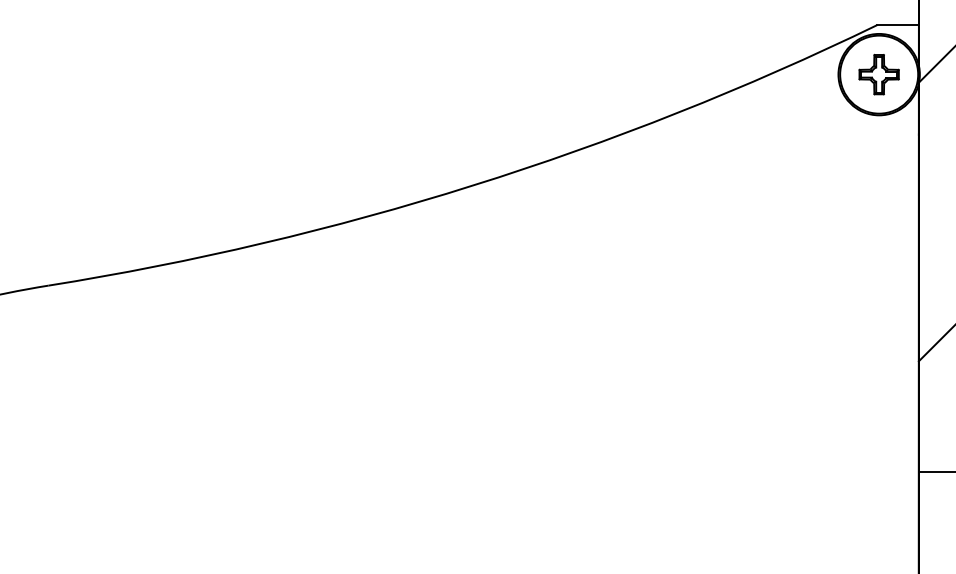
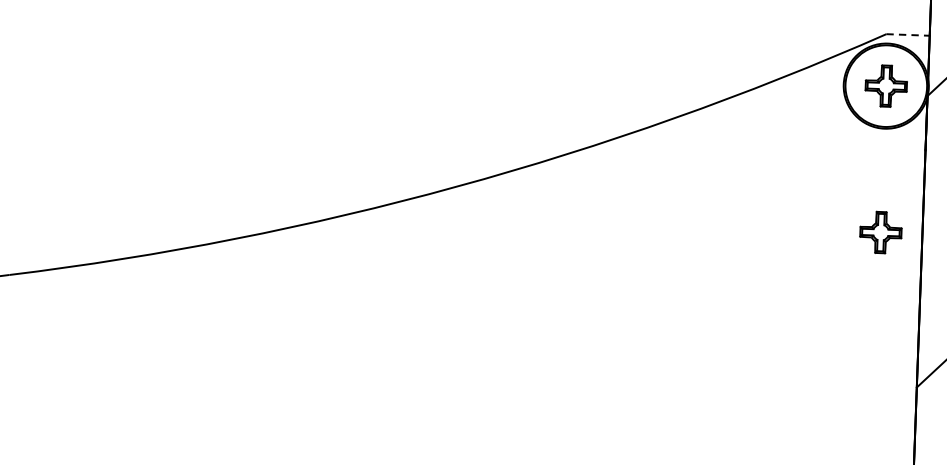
line: (898, 25) -> (908, 35), solid -> dashed
part: (878, 214) -> (880, 232), added

